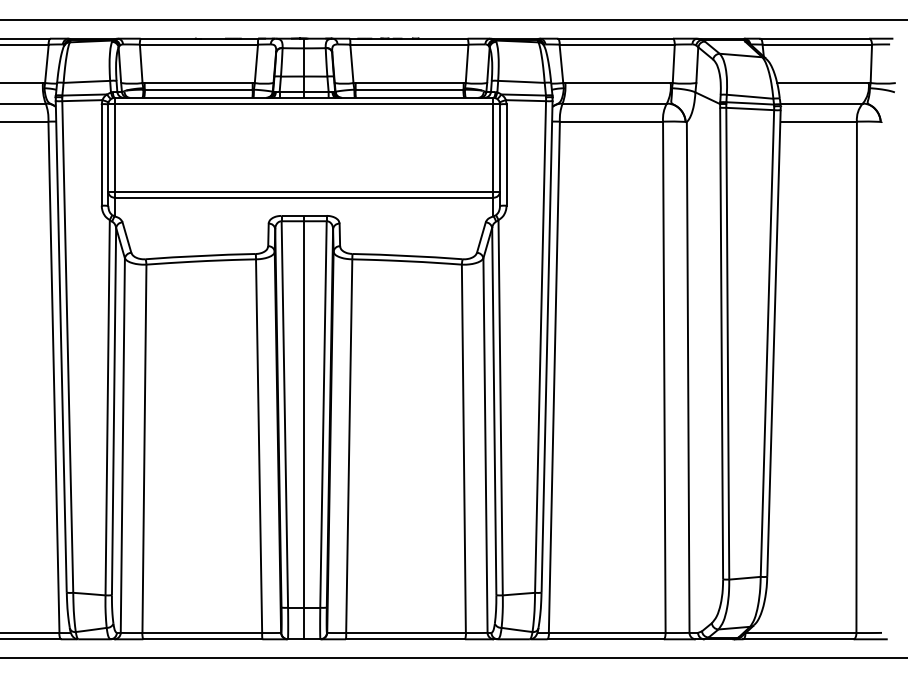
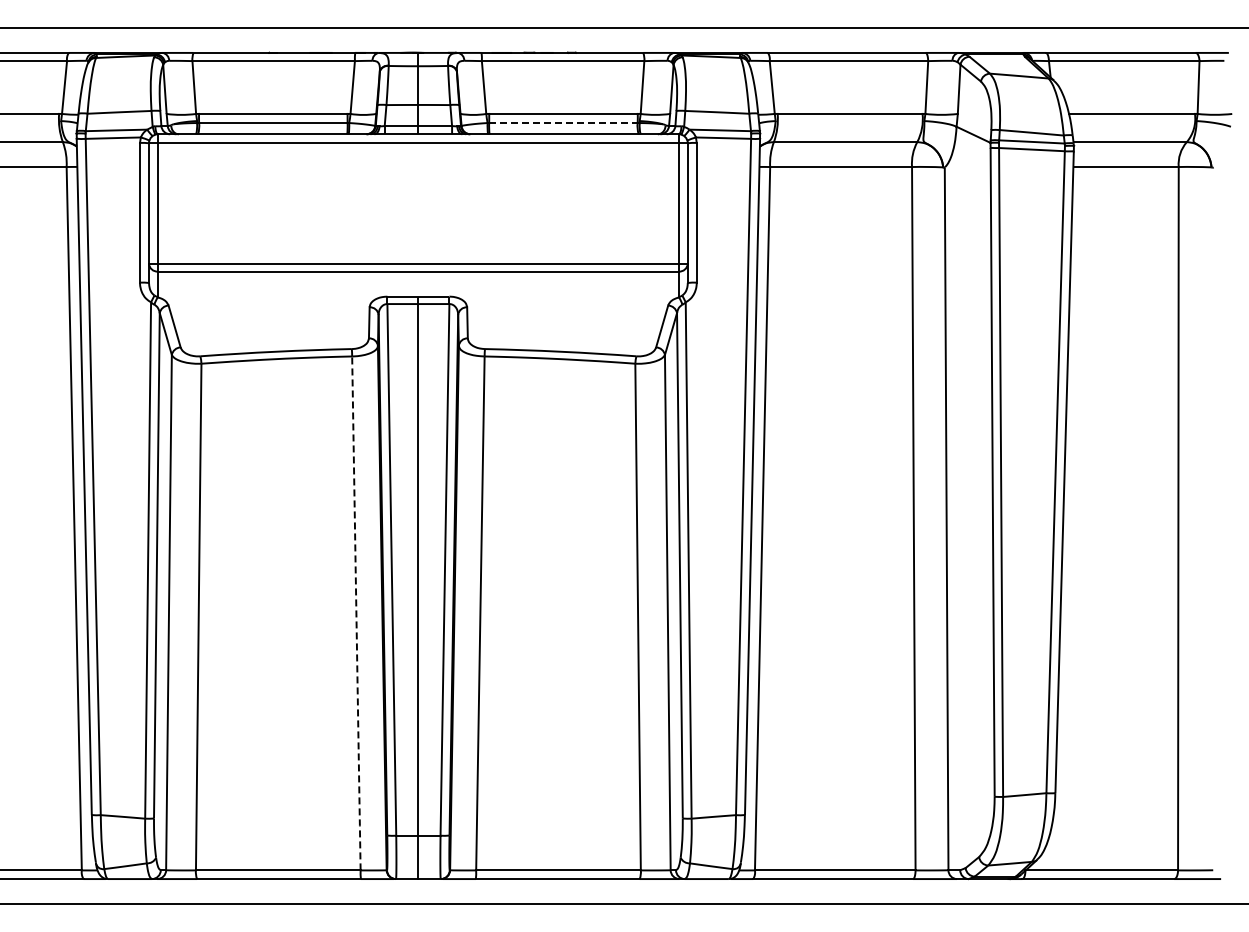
line: (409, 90) -> (563, 123), solid -> dashed
line: (259, 446) -> (356, 613), solid -> dashed

